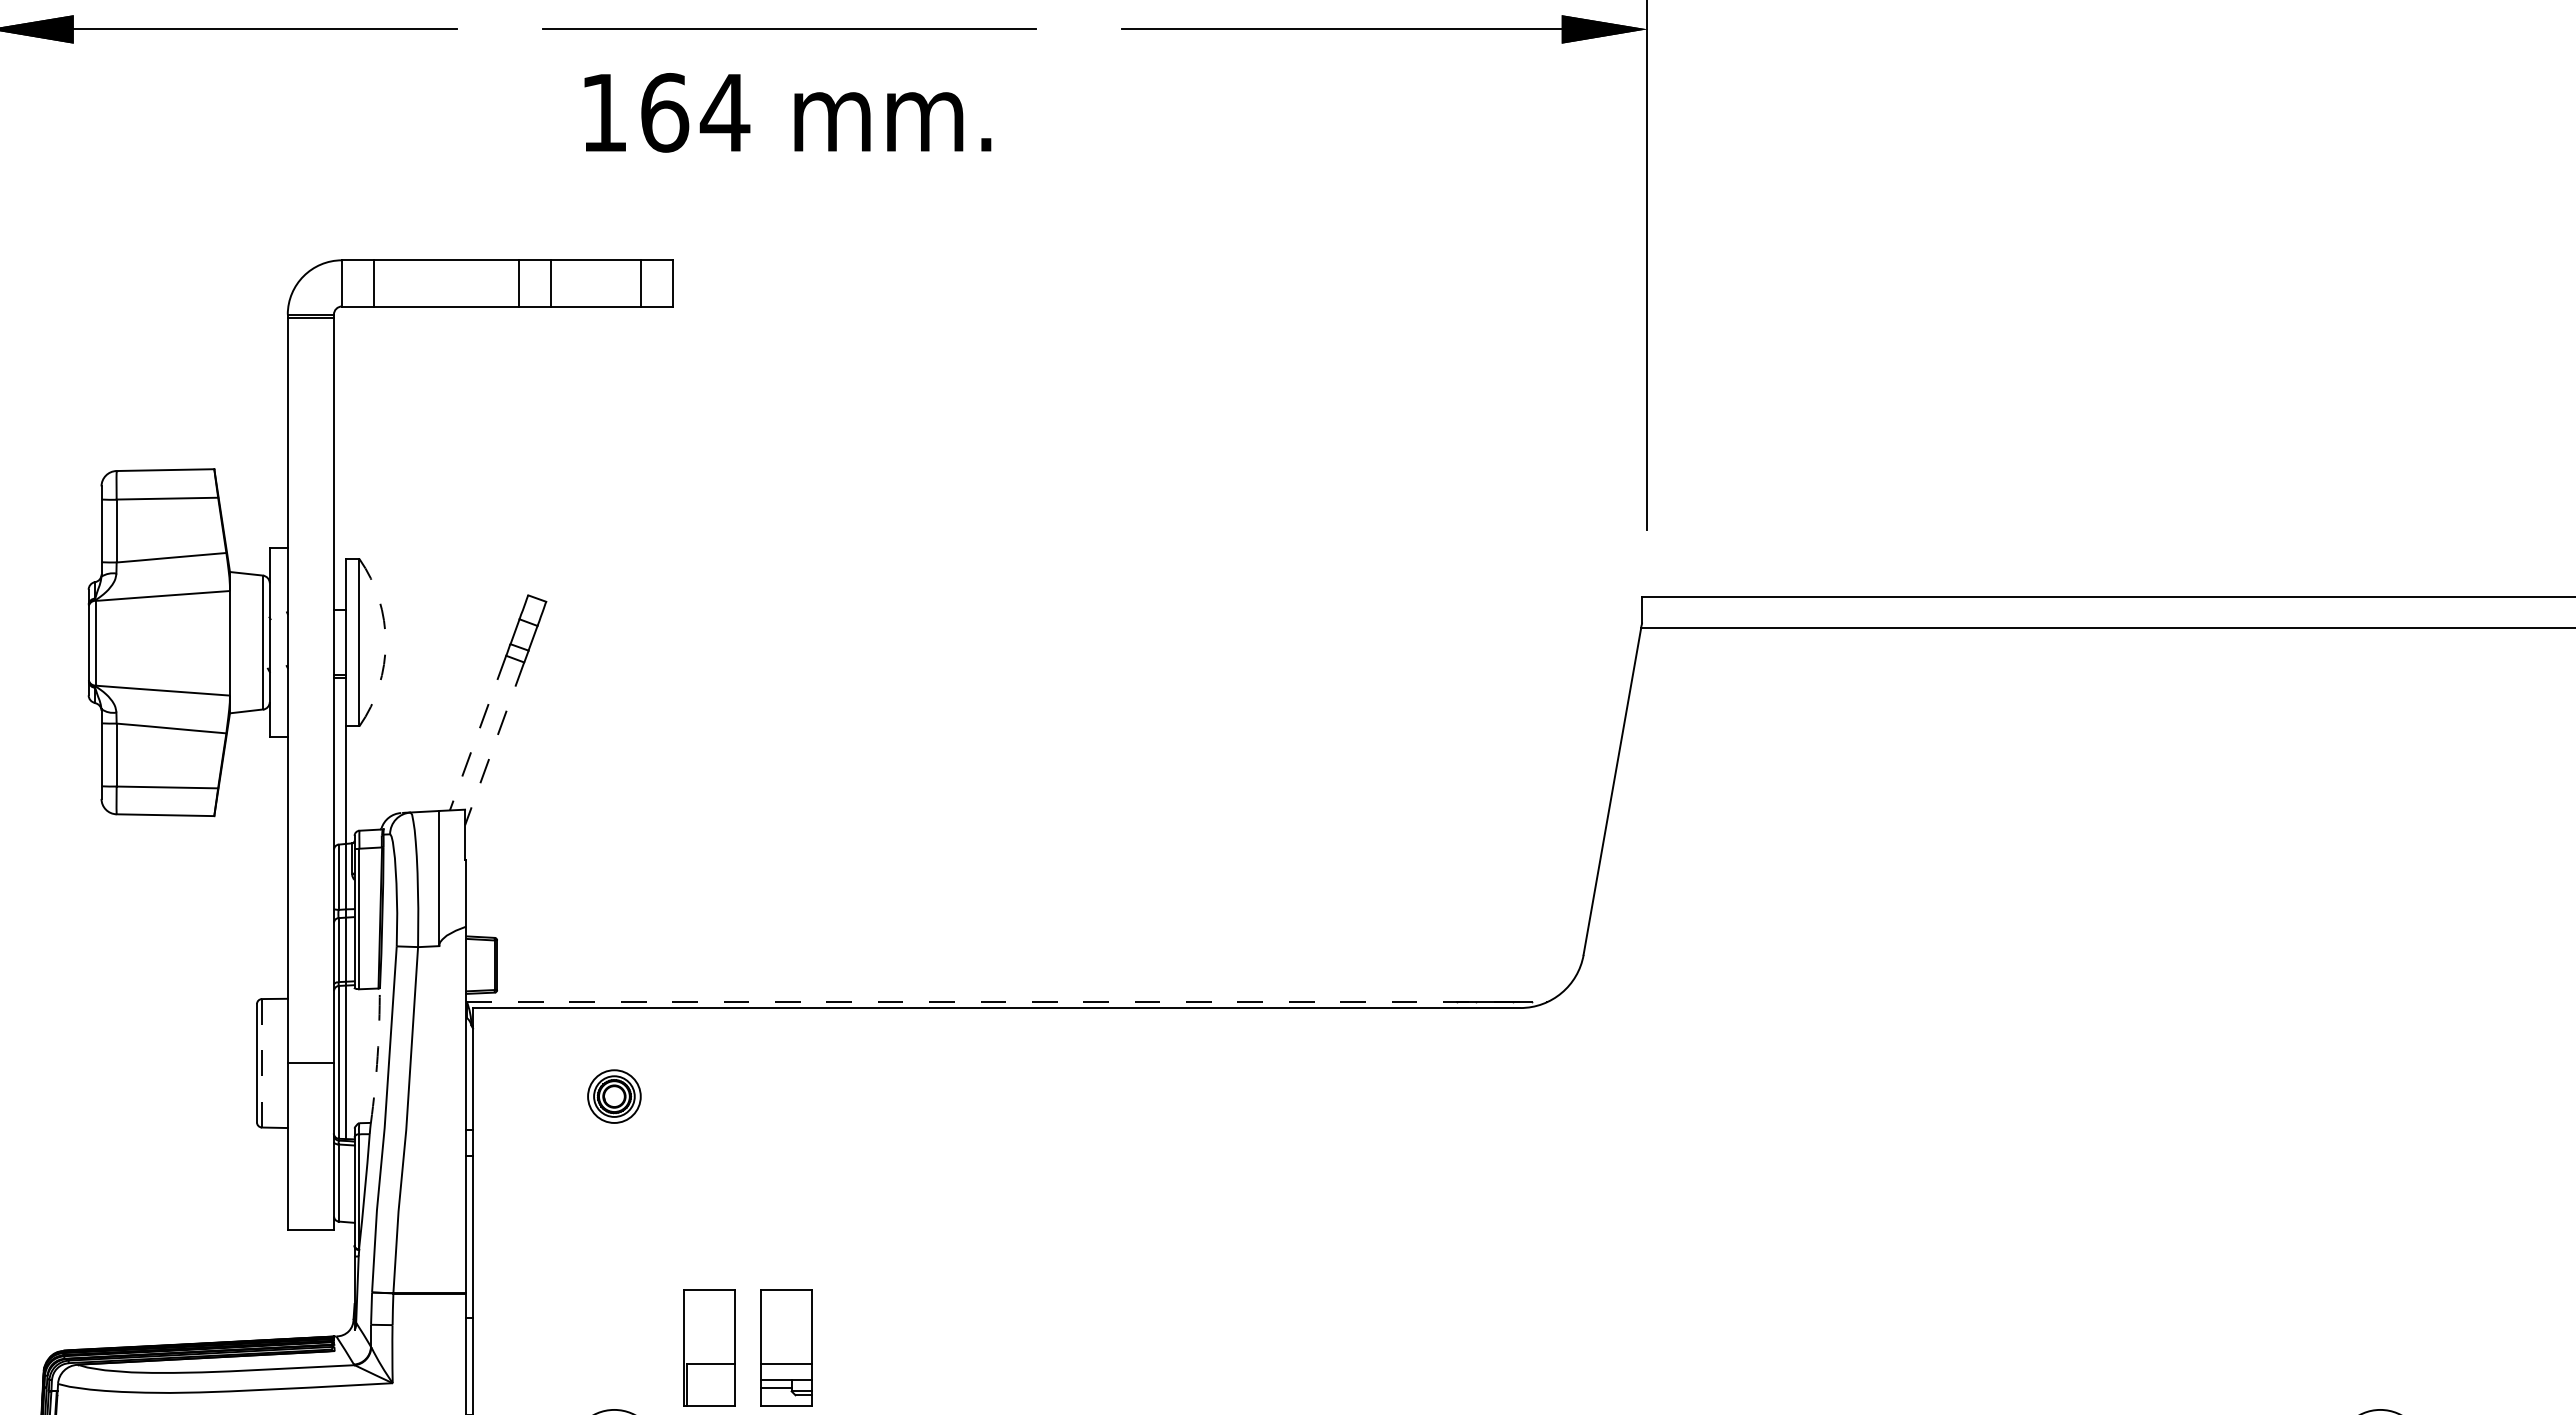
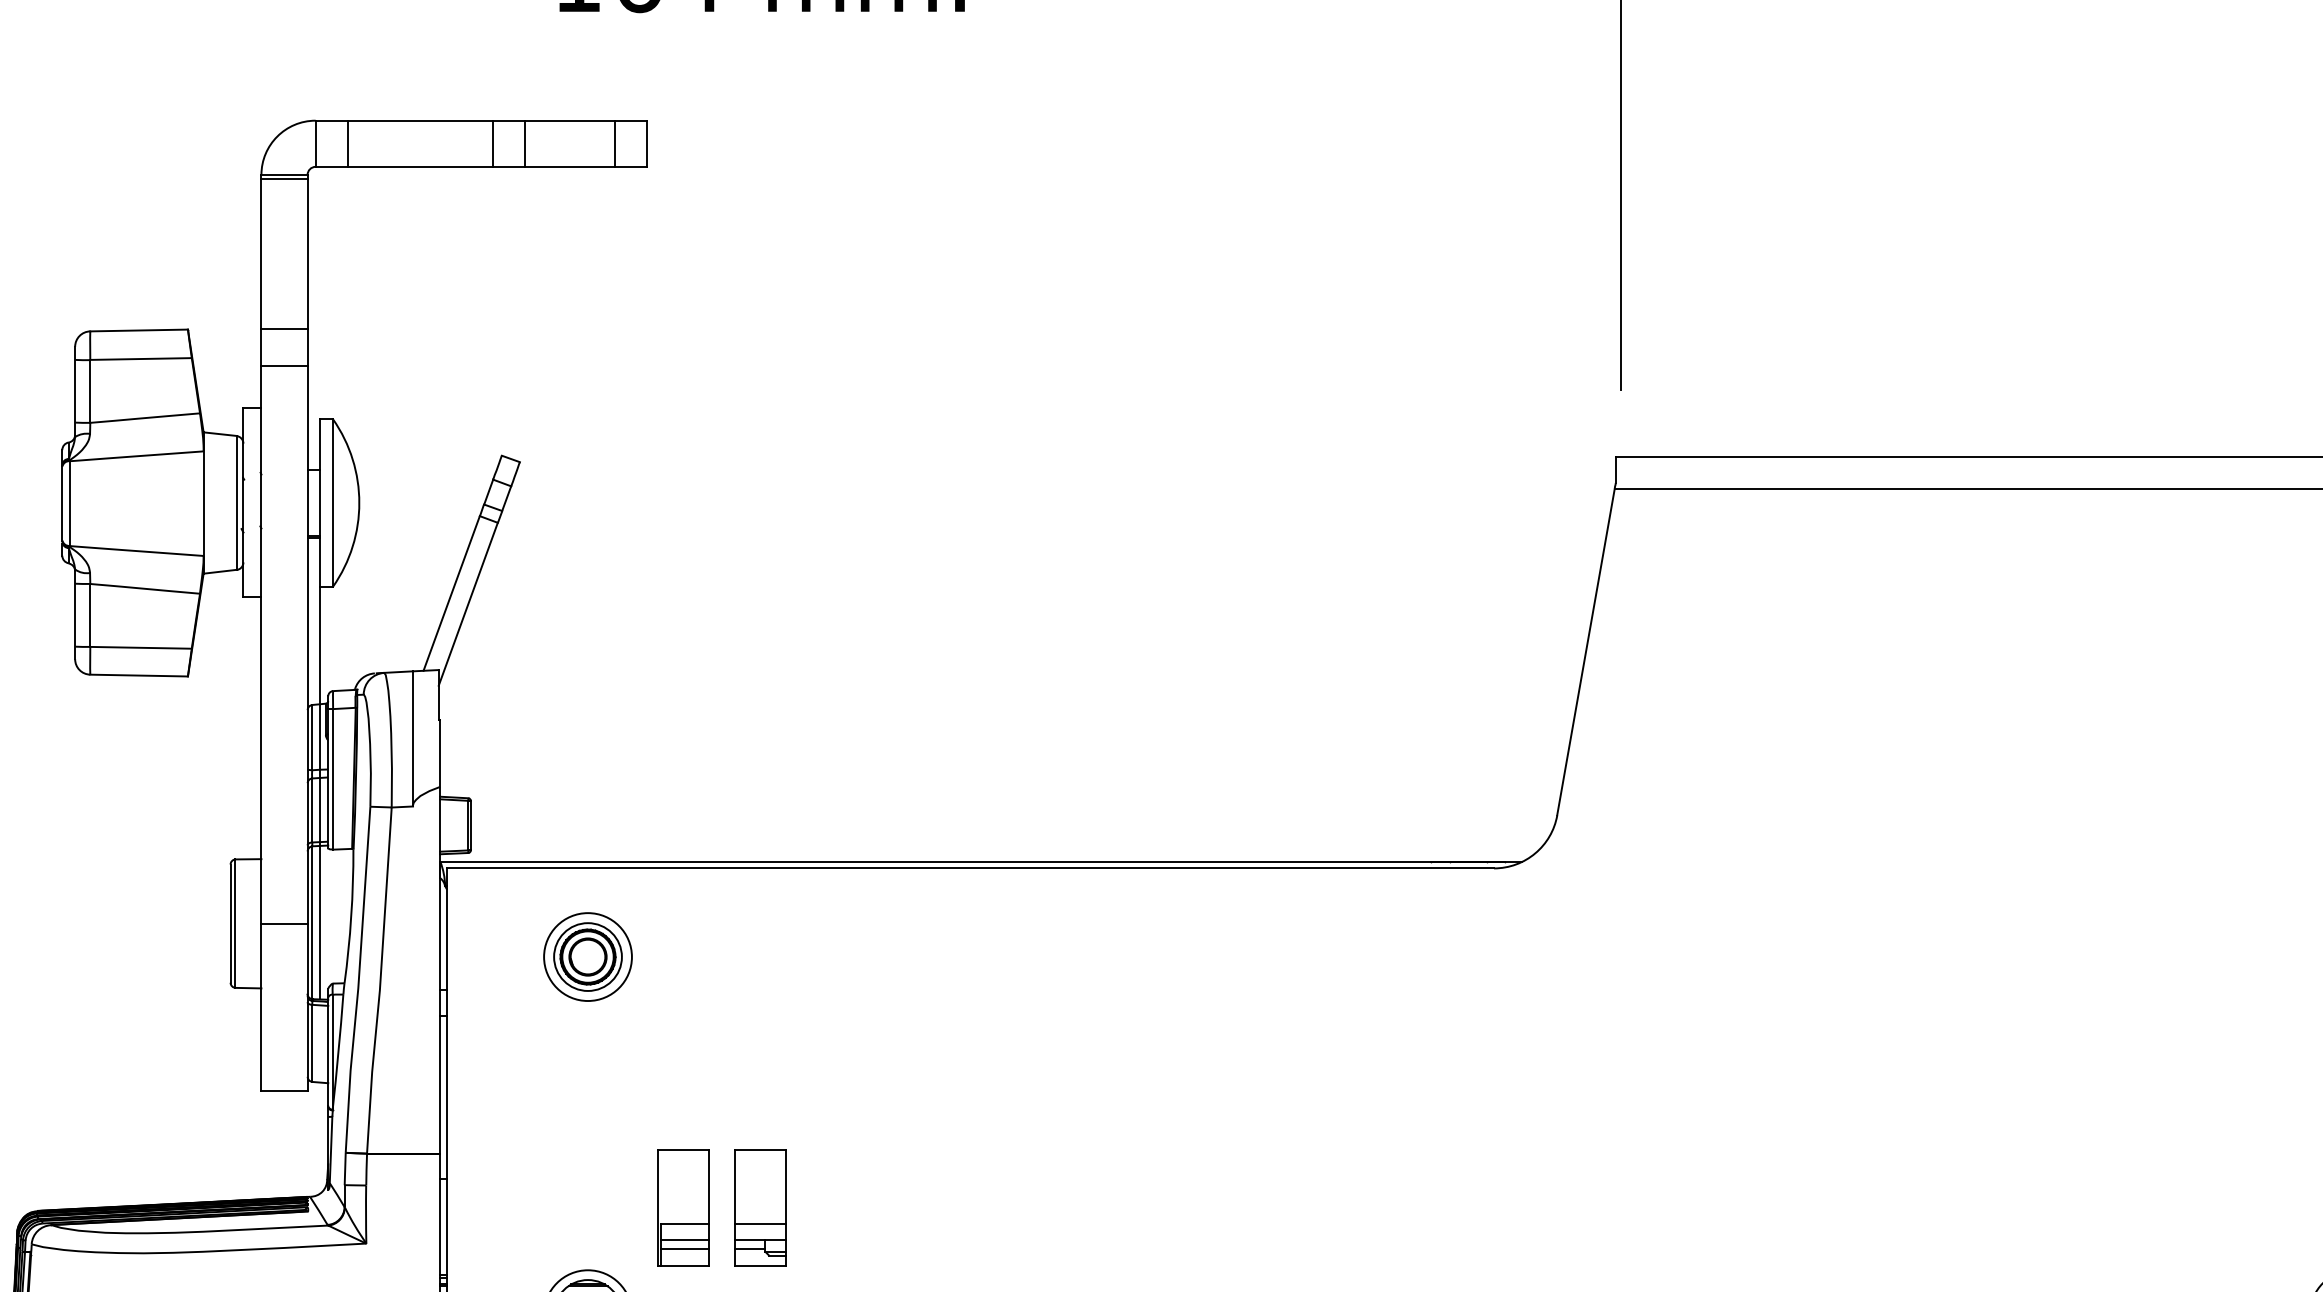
line: (310, 468) -> (284, 328), added
line: (310, 505) -> (284, 365), added
arc: (385, 642) -> (359, 502), dashed -> solid
line: (477, 733) -> (451, 593), dashed -> solid
line: (494, 743) -> (468, 603), dashed -> solid
line: (1007, 1001) -> (981, 861), dashed -> solid
arc: (377, 1056) -> (351, 916), dashed -> solid
line: (261, 1063) -> (235, 923), dashed -> solid
part: (614, 1096) -> (588, 956), size x1.67
line: (711, 1380) -> (685, 1240), added
line: (711, 1388) -> (685, 1248), added

